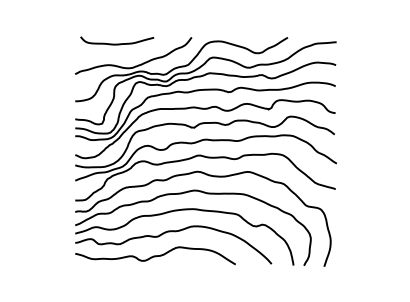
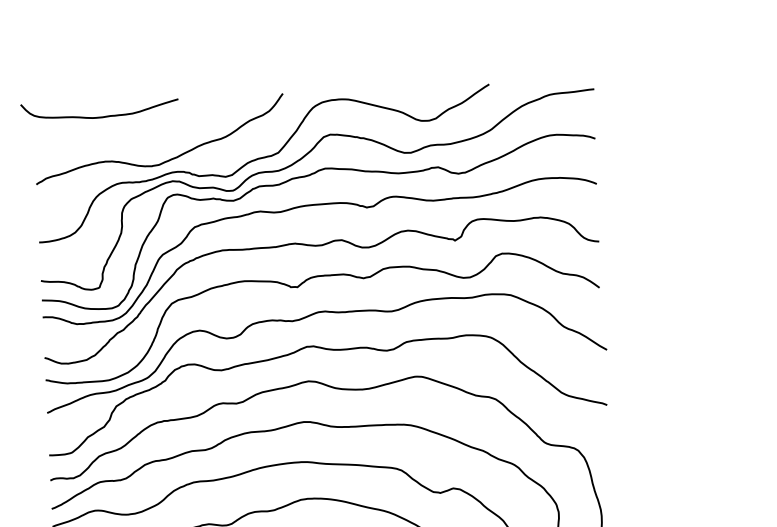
curve: (117, 43) -> (100, 115), moved

